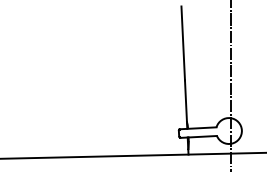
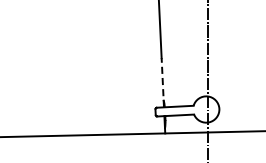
line: (186, 104) -> (163, 82), solid -> dashed

